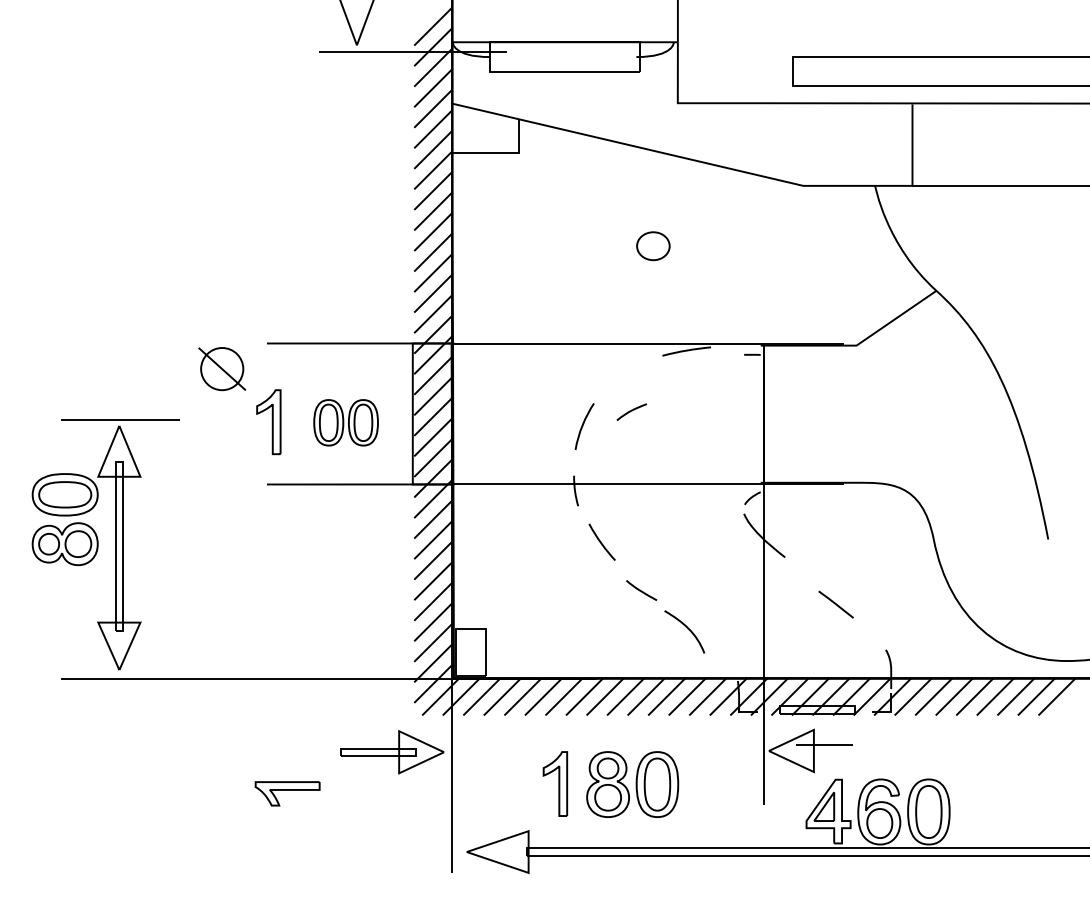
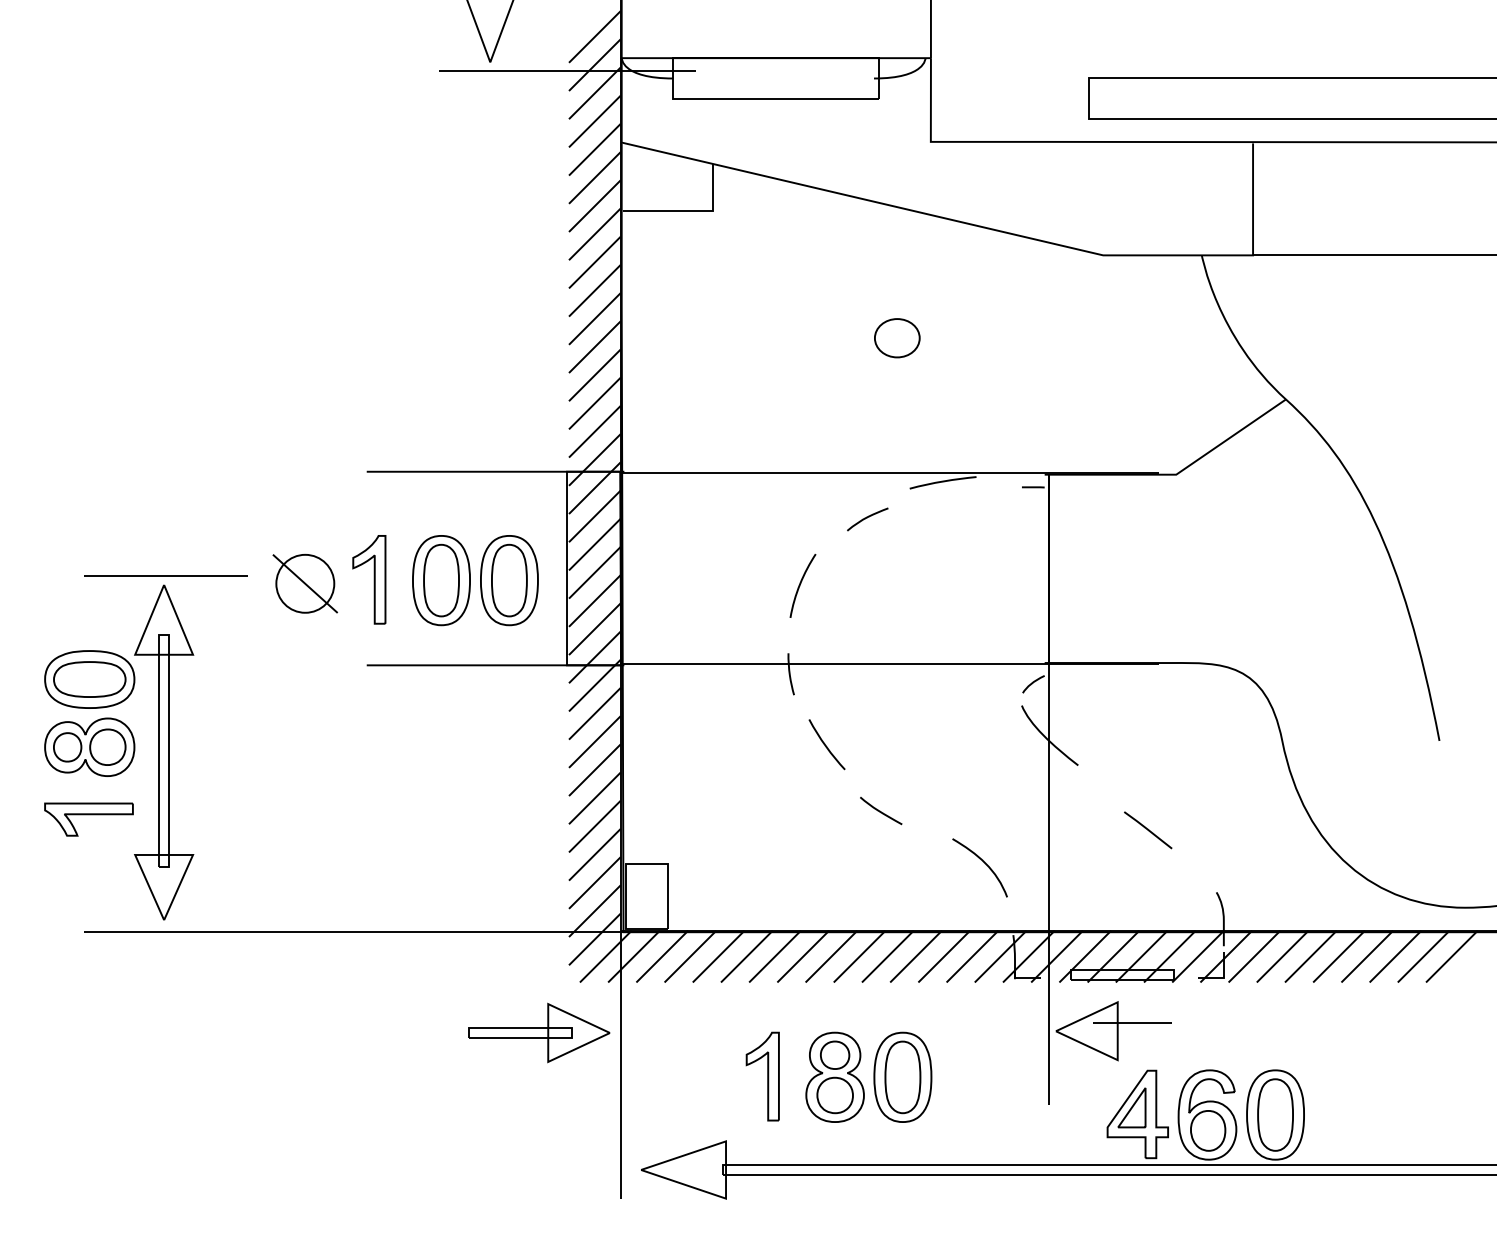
part: (222, 369) -> (305, 584), moved
curve: (631, 411) -> (867, 518), moved
part: (345, 422) -> (474, 580), size x1.43
curve: (686, 628) -> (982, 863), moved
part: (287, 793) -> (88, 819), moved

